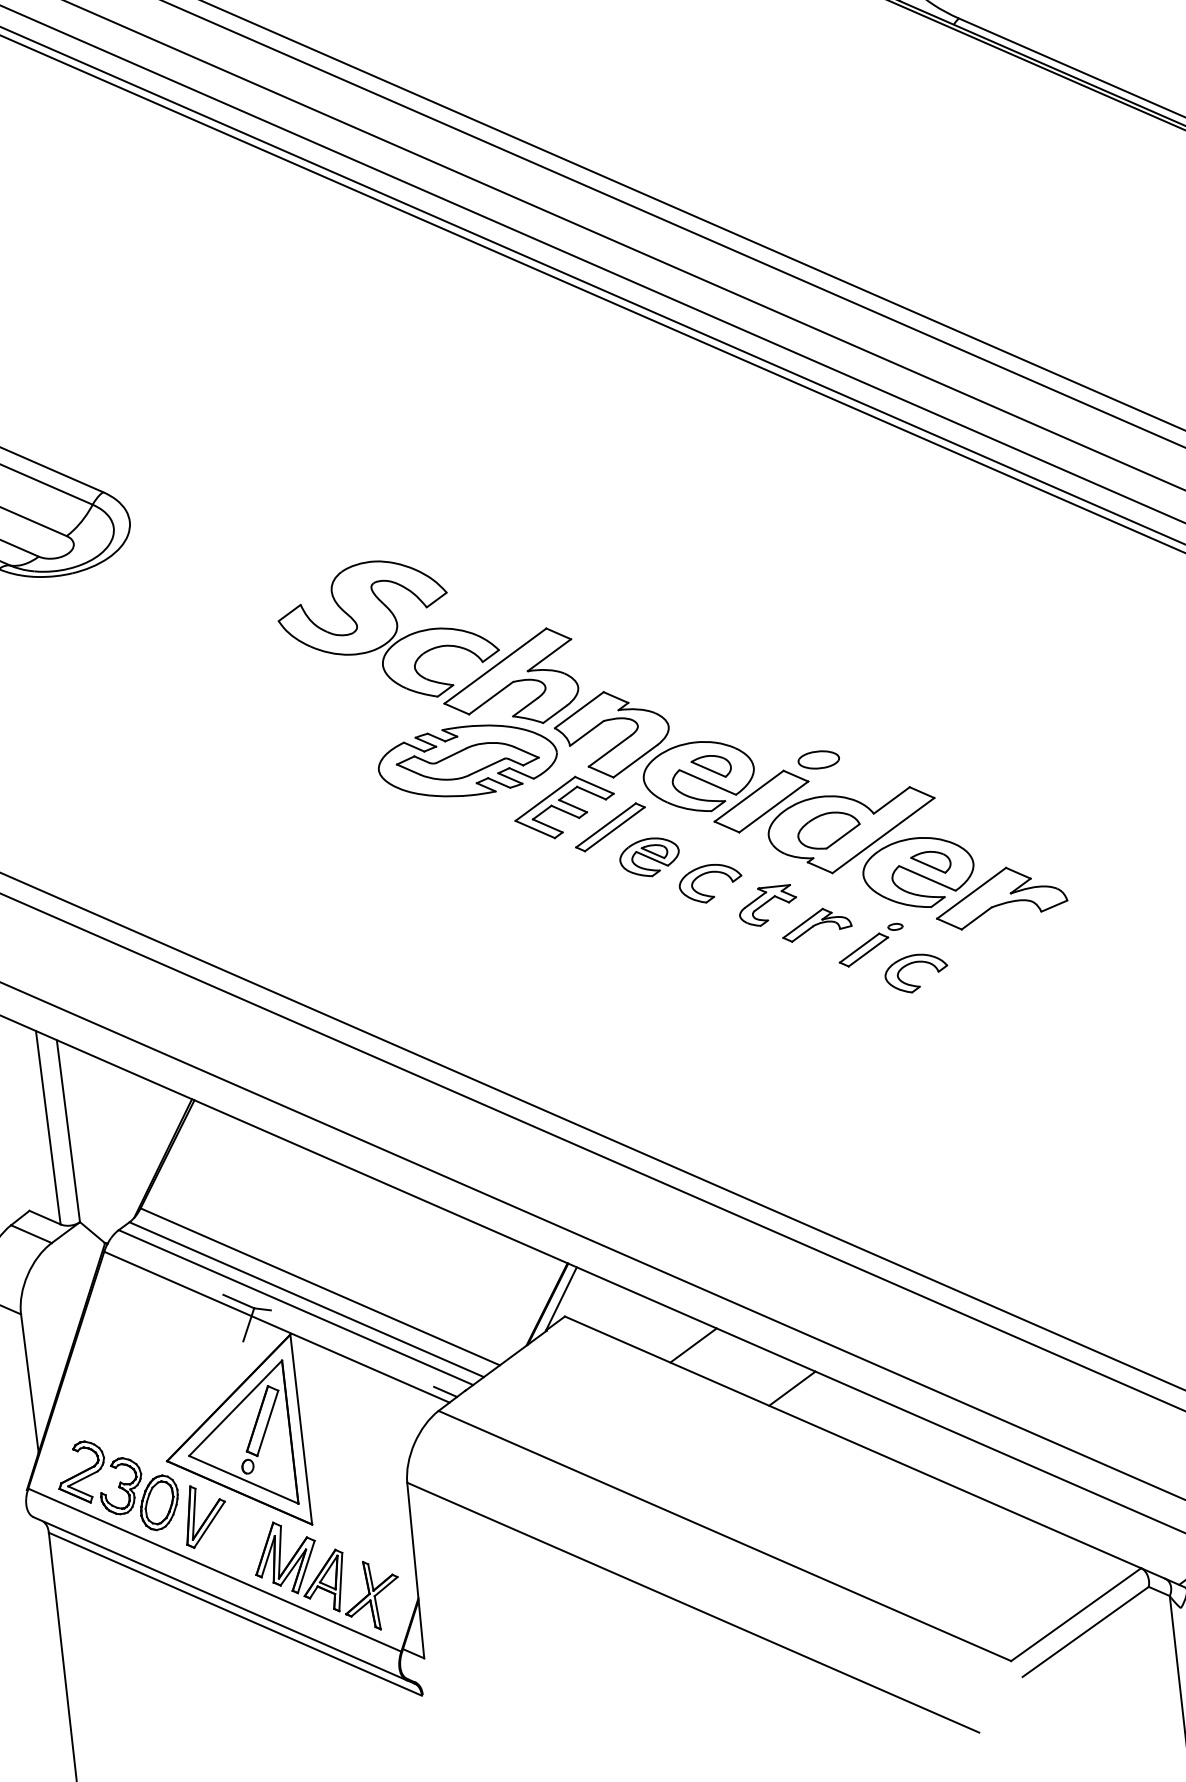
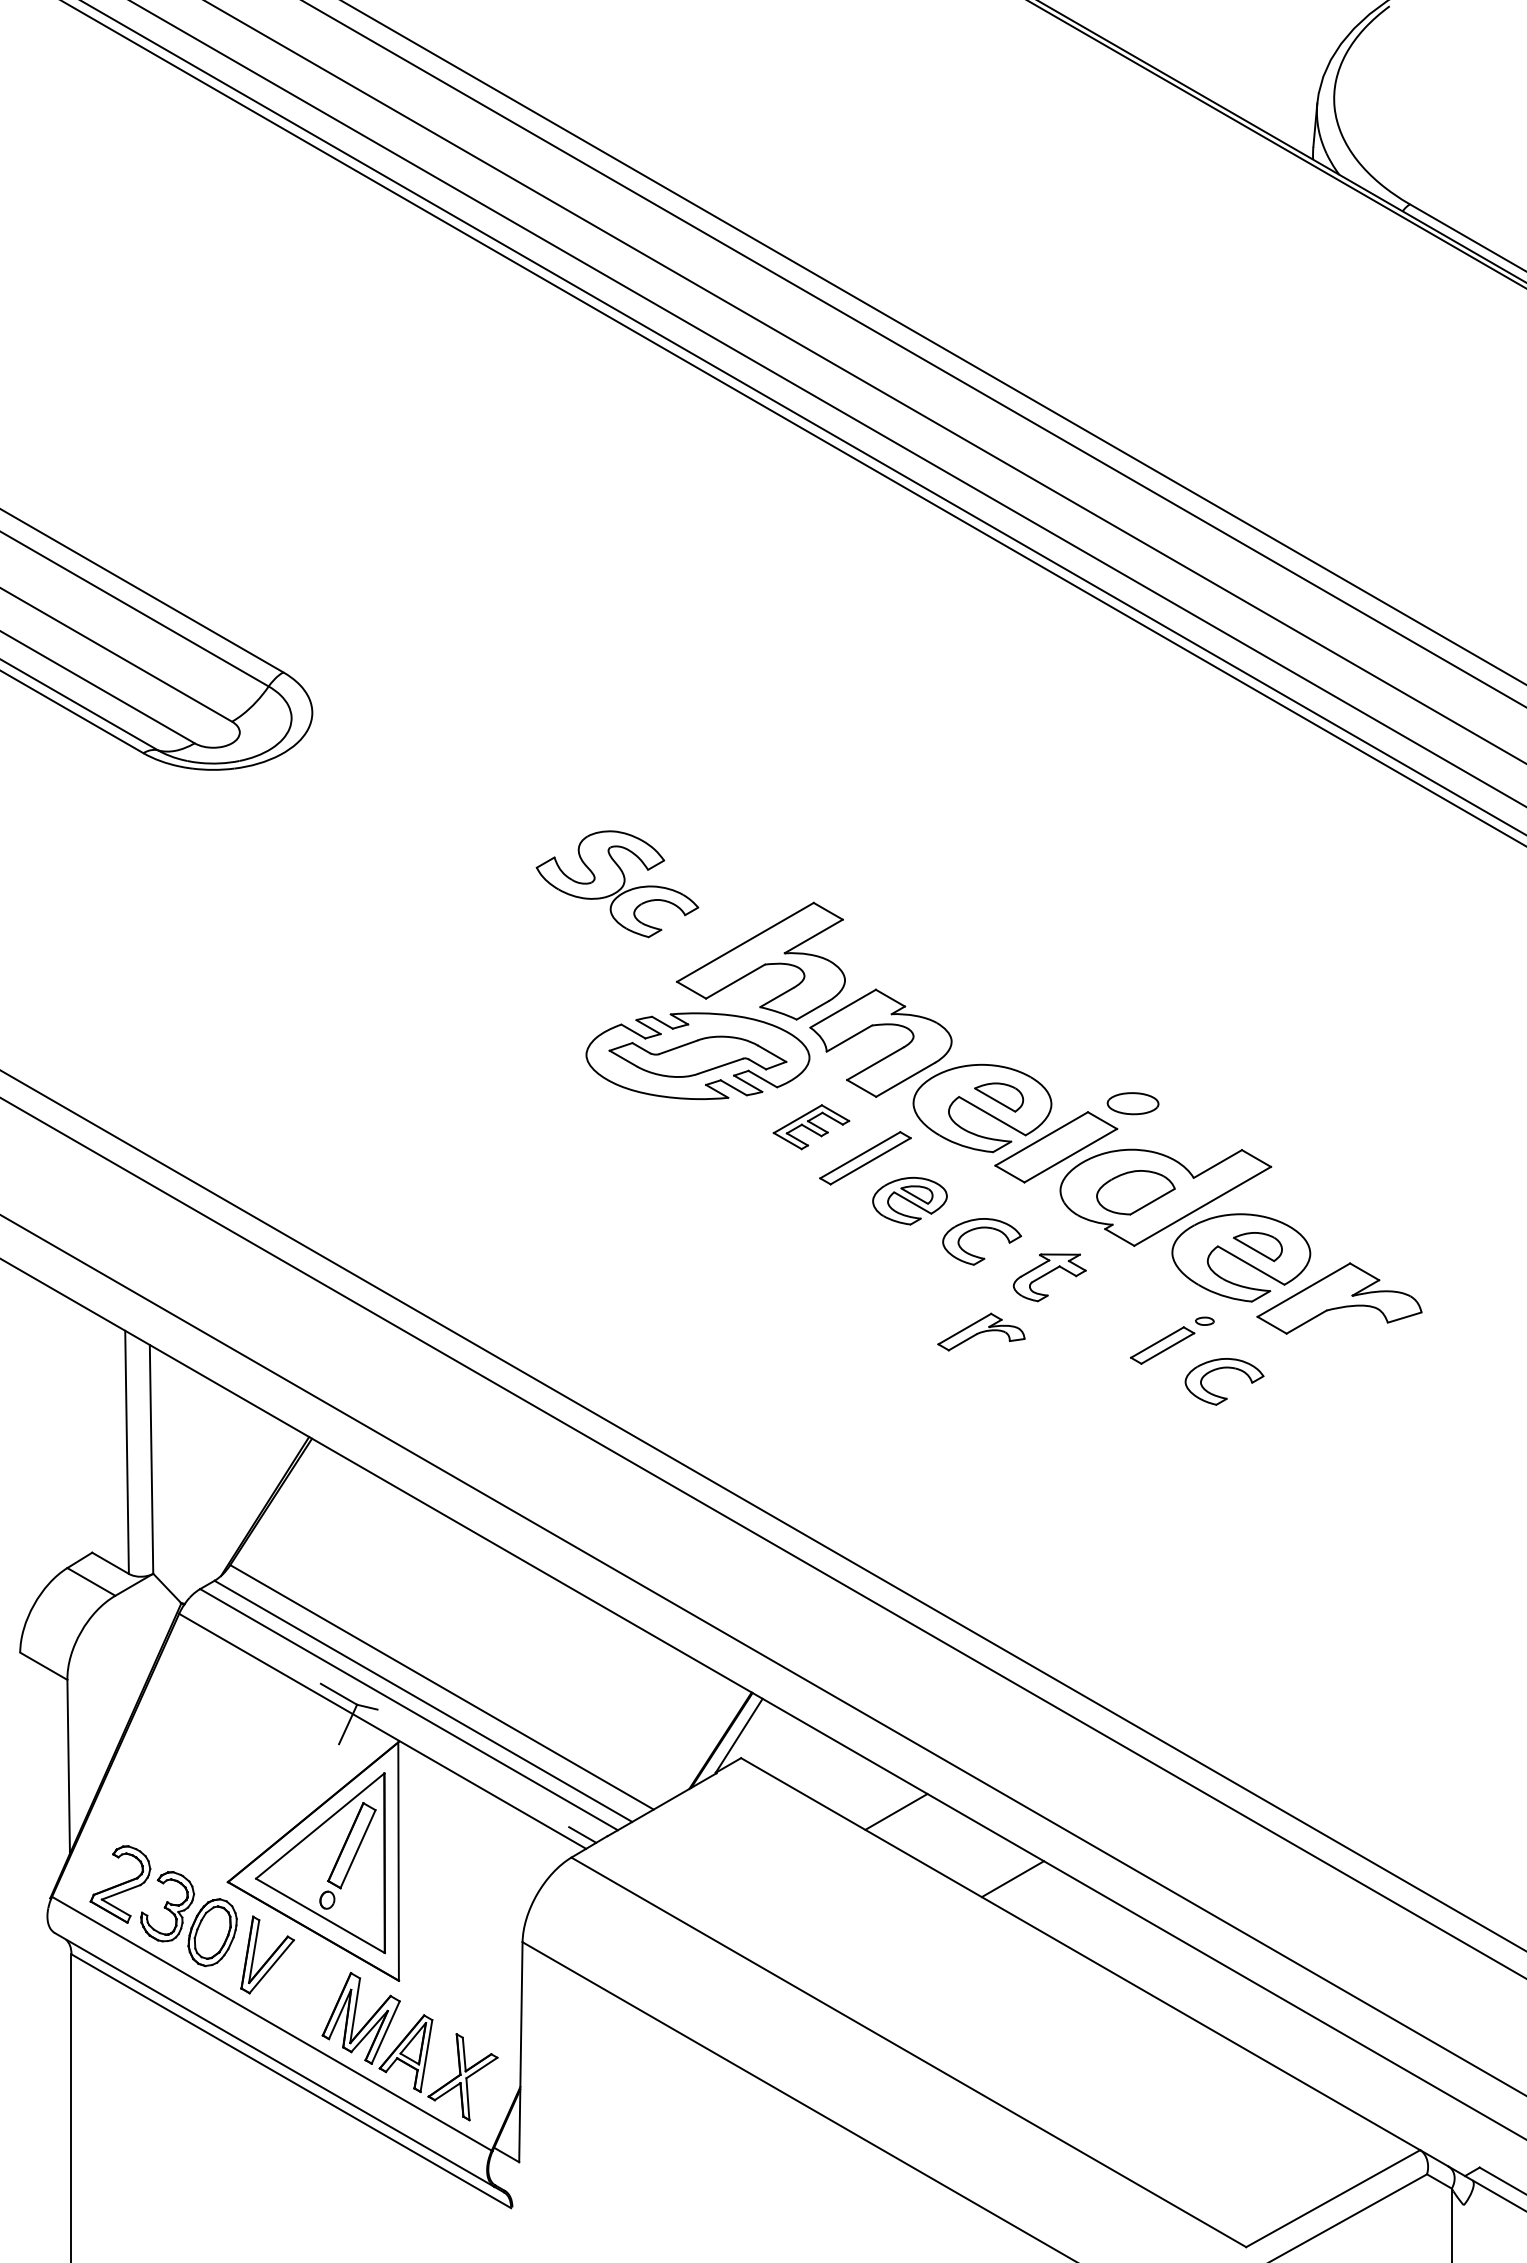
part: (388, 631) -> (617, 884), size x0.6
part: (564, 806) -> (811, 1126), size x0.6
part: (816, 923) -> (981, 1331), moved

